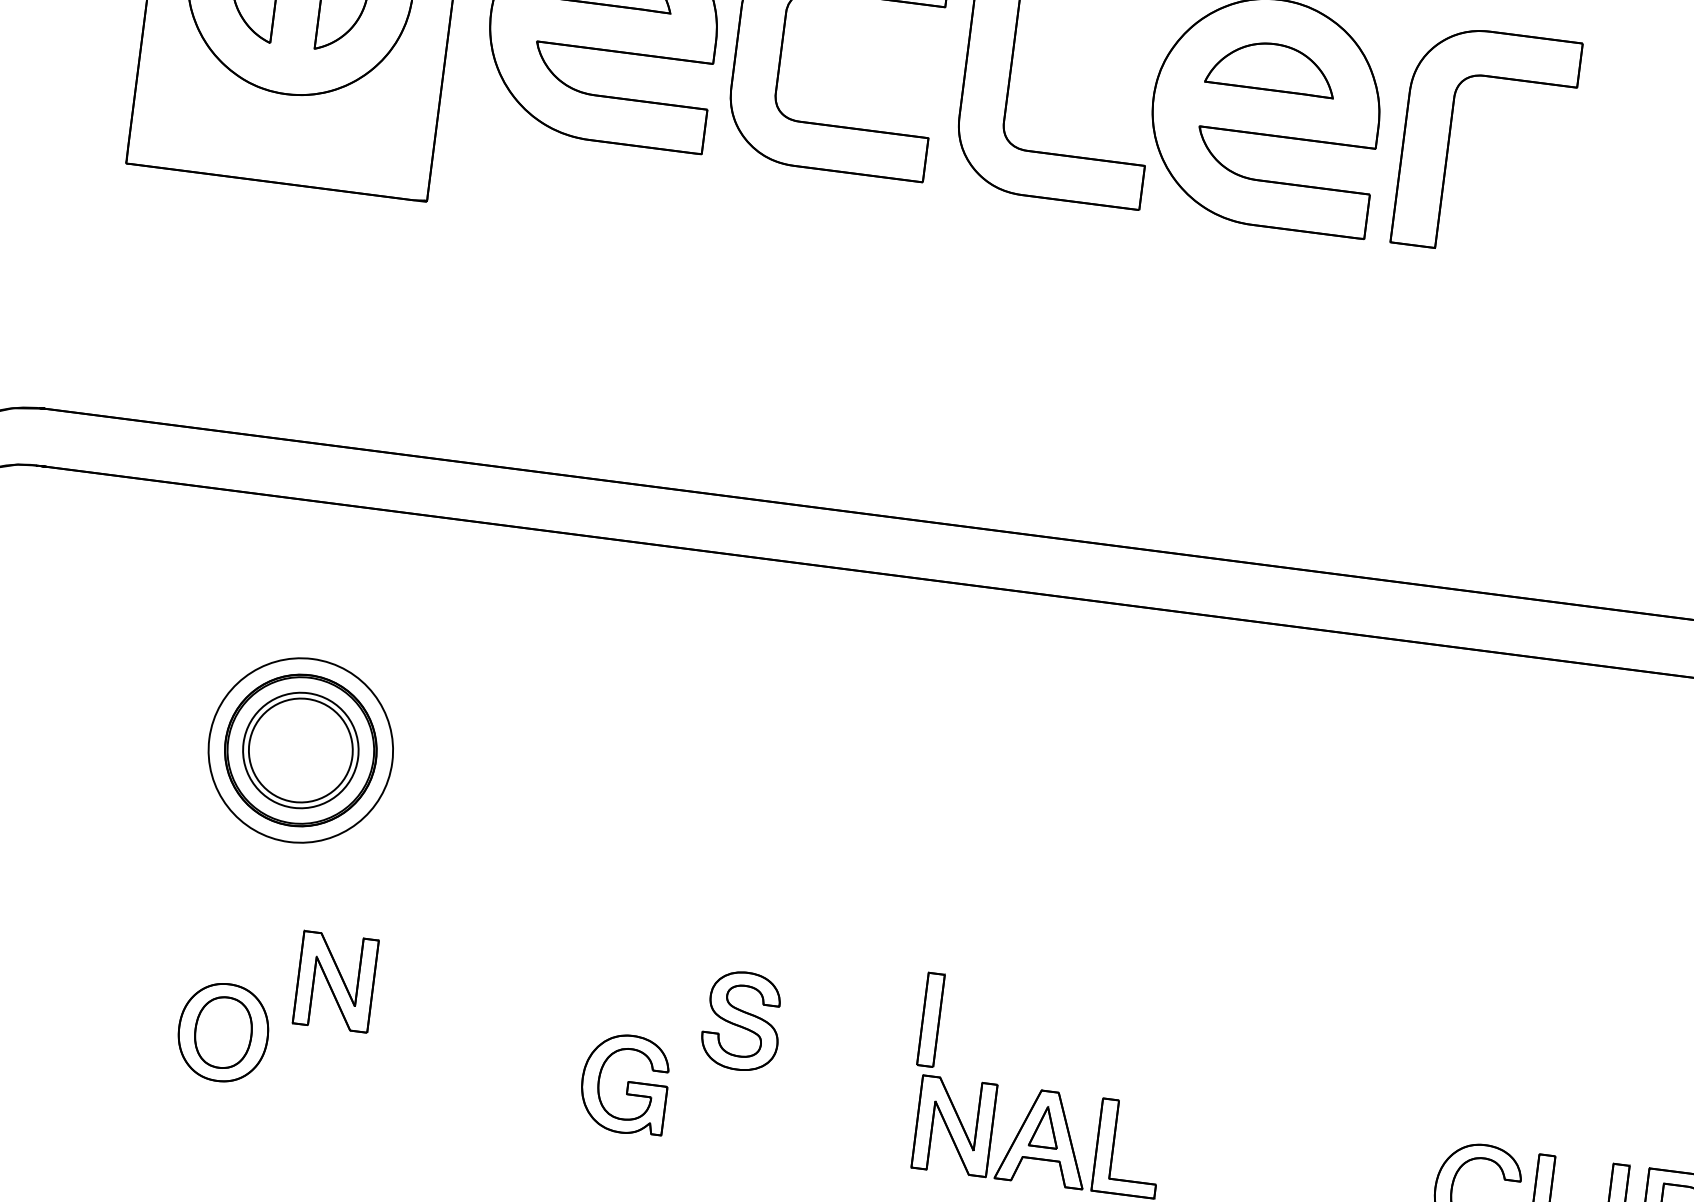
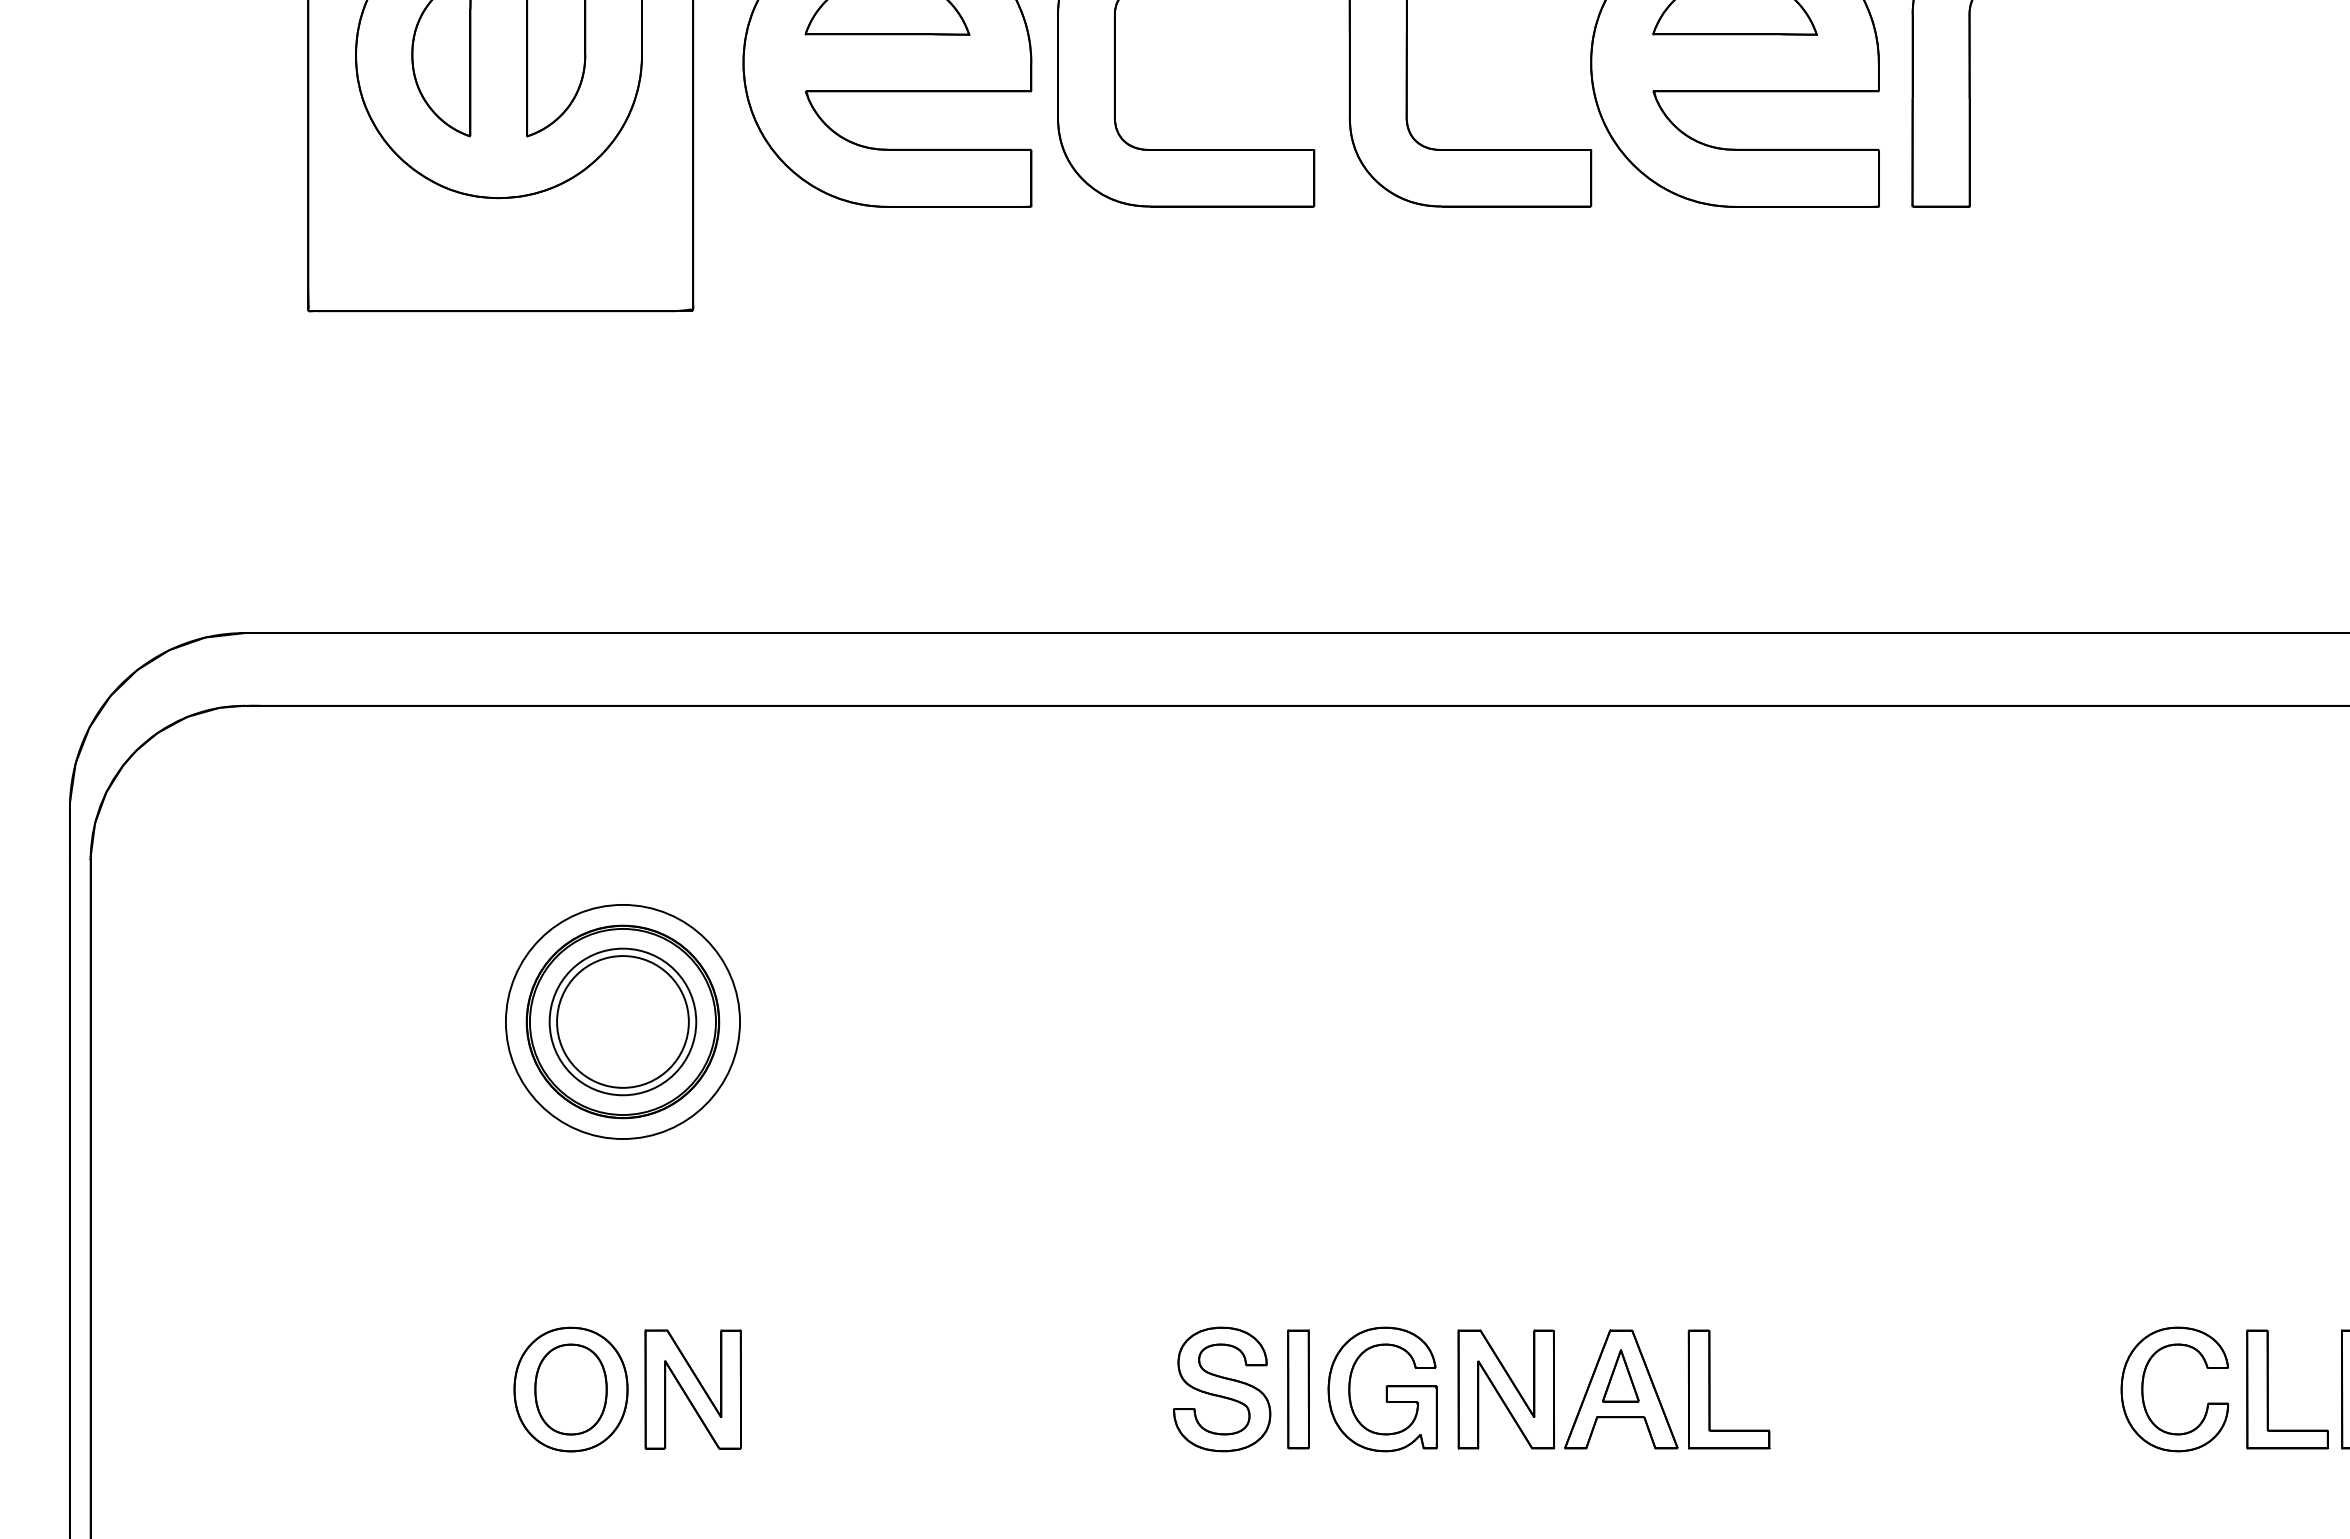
part: (335, 981) -> (692, 1389), moved
part: (930, 1019) -> (1298, 1389), moved
part: (742, 1021) -> (1222, 1389), moved
part: (624, 1084) -> (1382, 1389), moved

